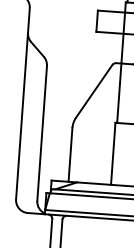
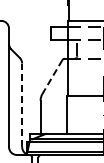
line: (94, 92) -> (52, 77), solid -> dashed
line: (42, 133) -> (22, 105), solid -> dashed

